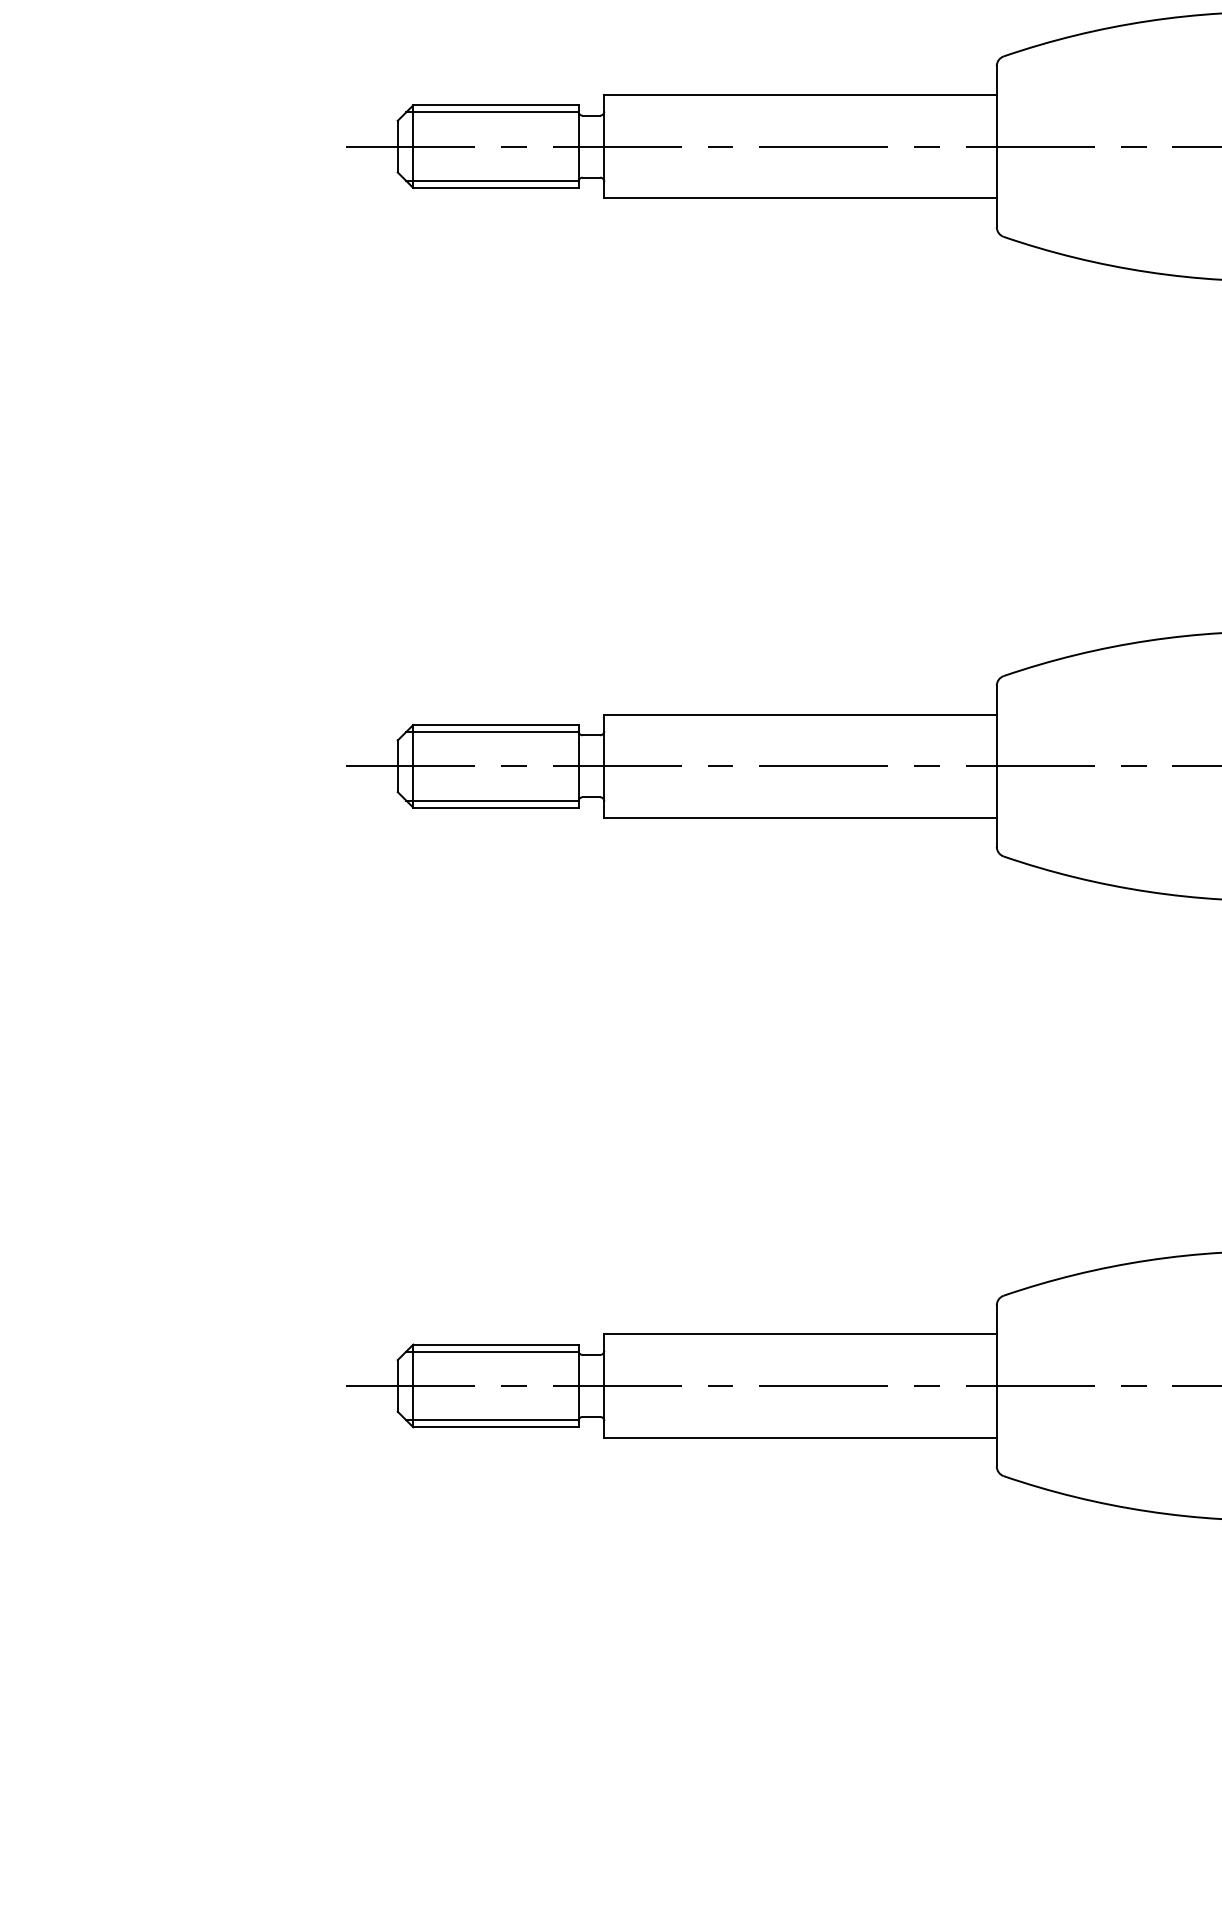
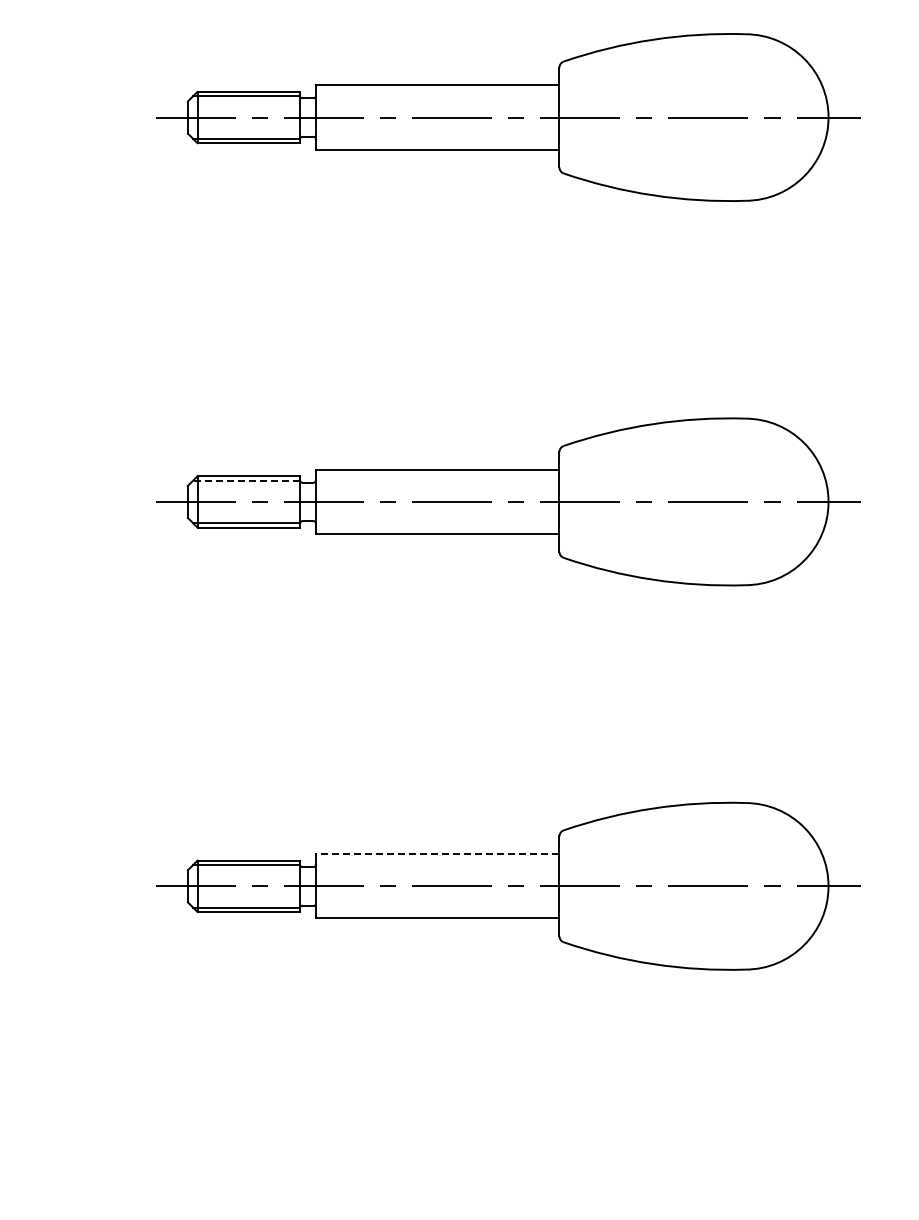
line: (492, 731) -> (246, 480), solid -> dashed
line: (800, 1334) -> (437, 854), solid -> dashed

